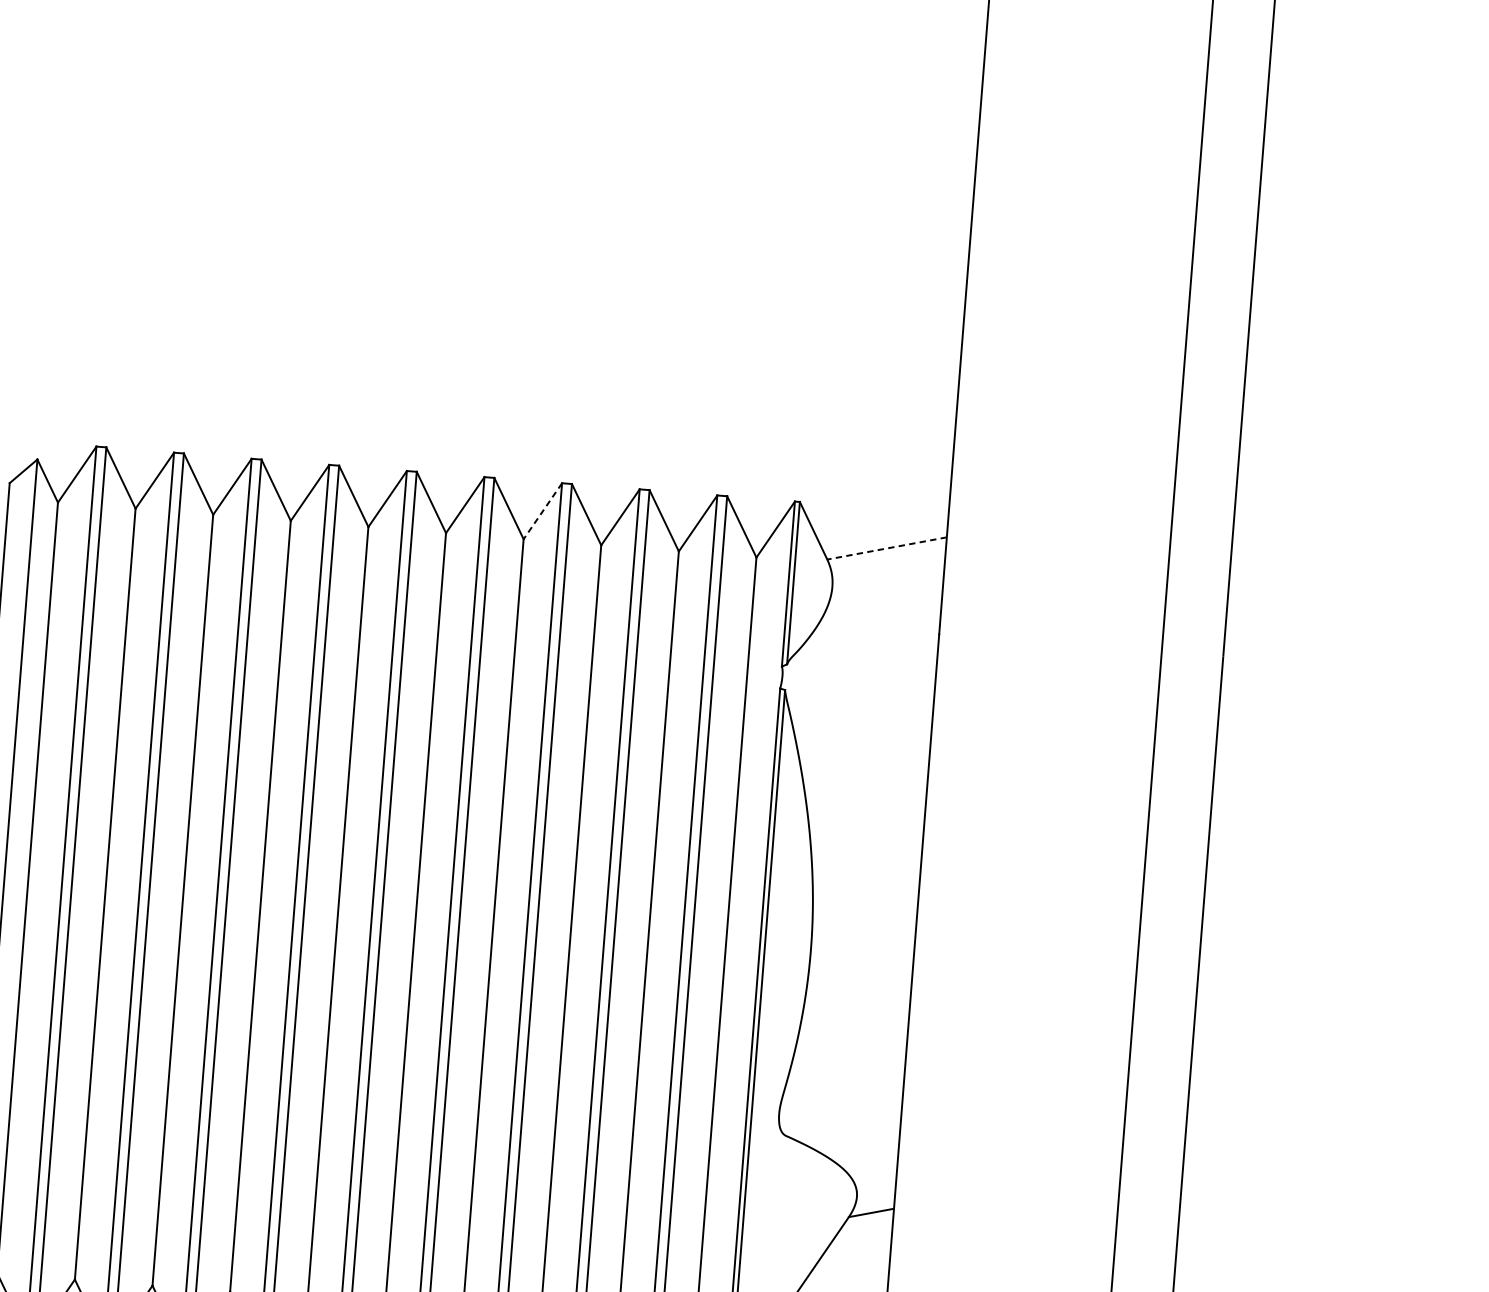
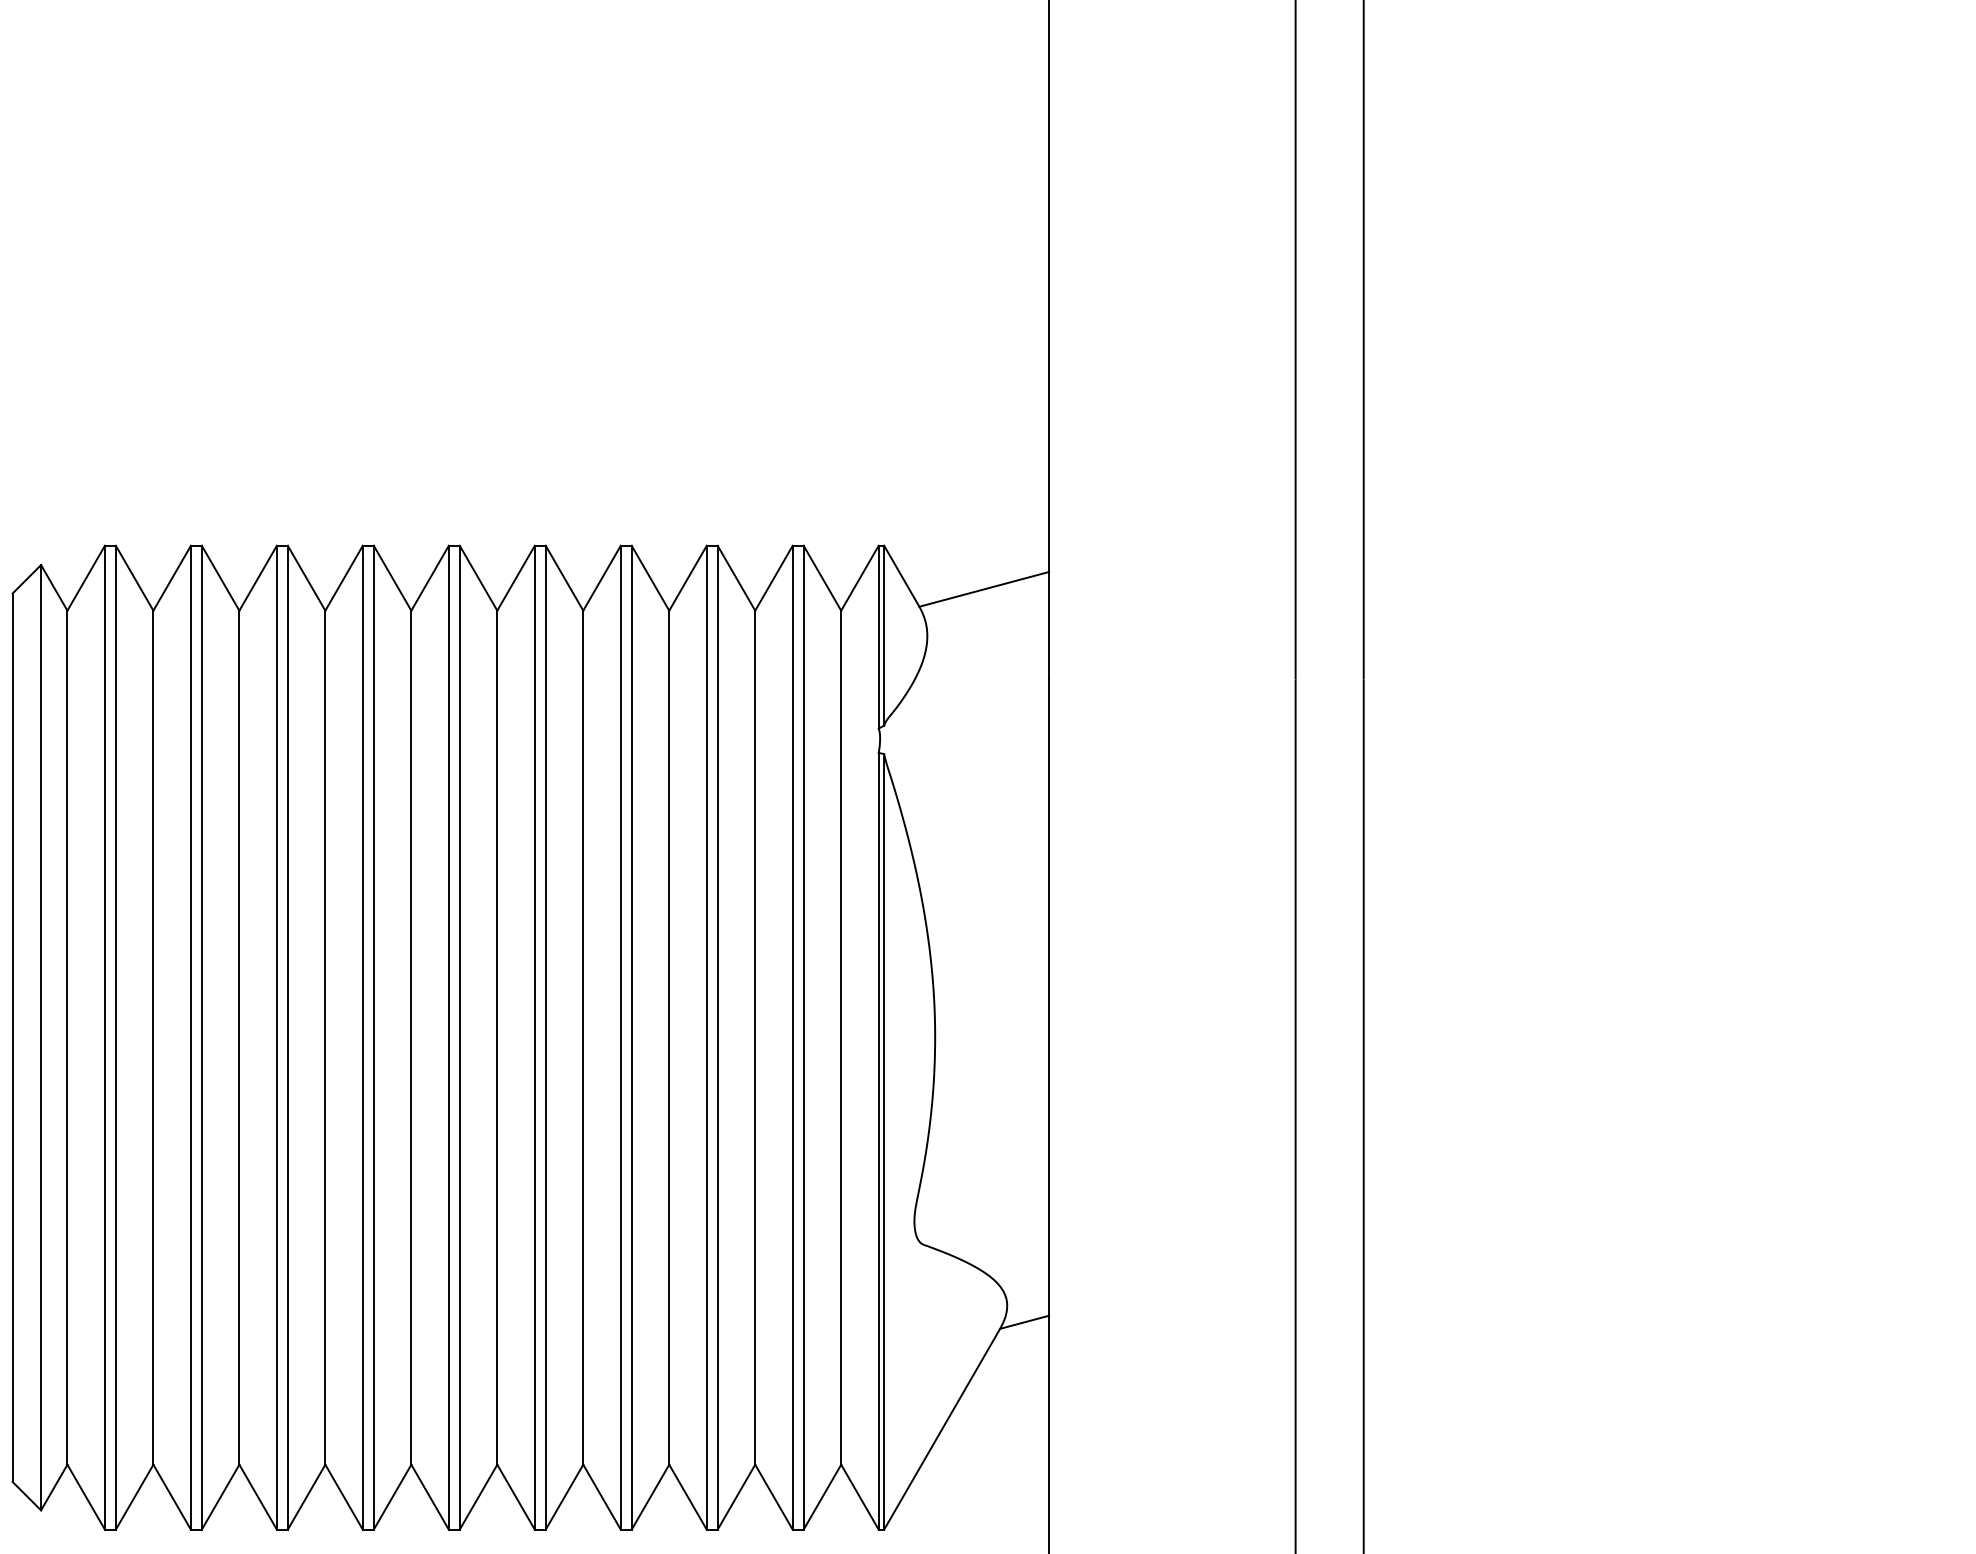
line: (543, 511) -> (602, 578), dashed -> solid
line: (886, 548) -> (983, 589), dashed -> solid

